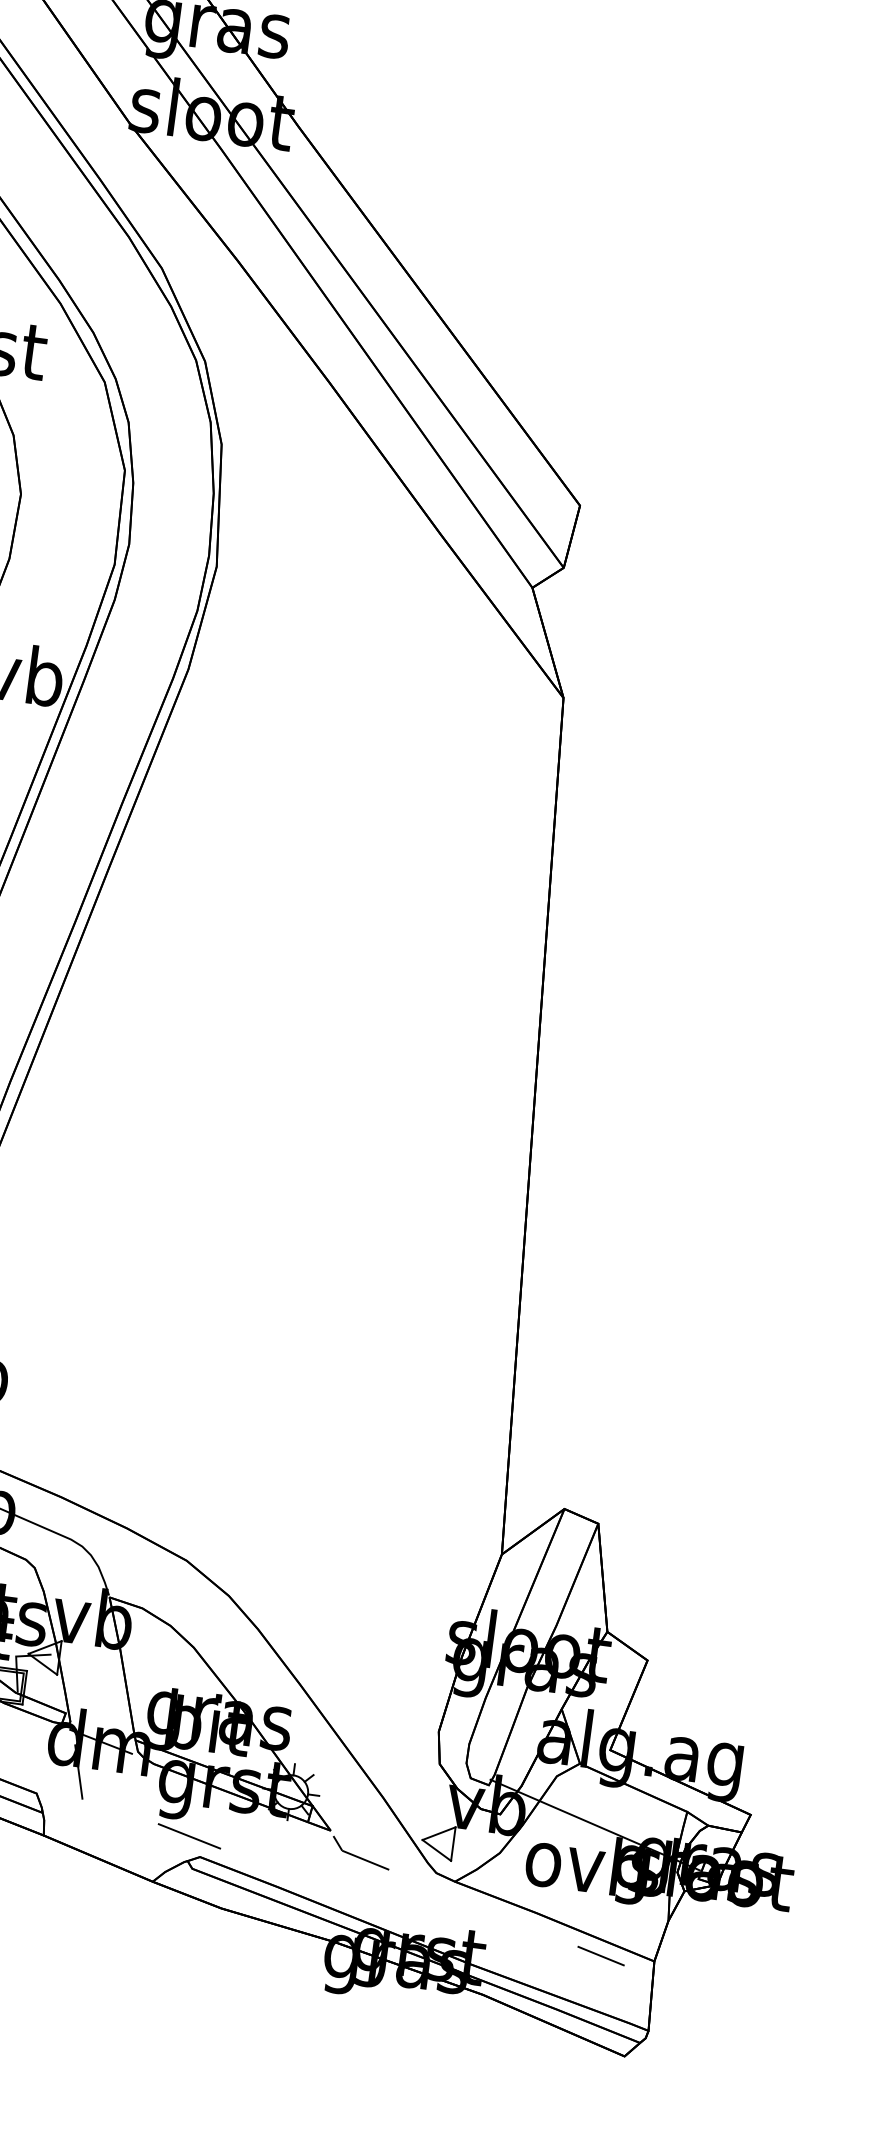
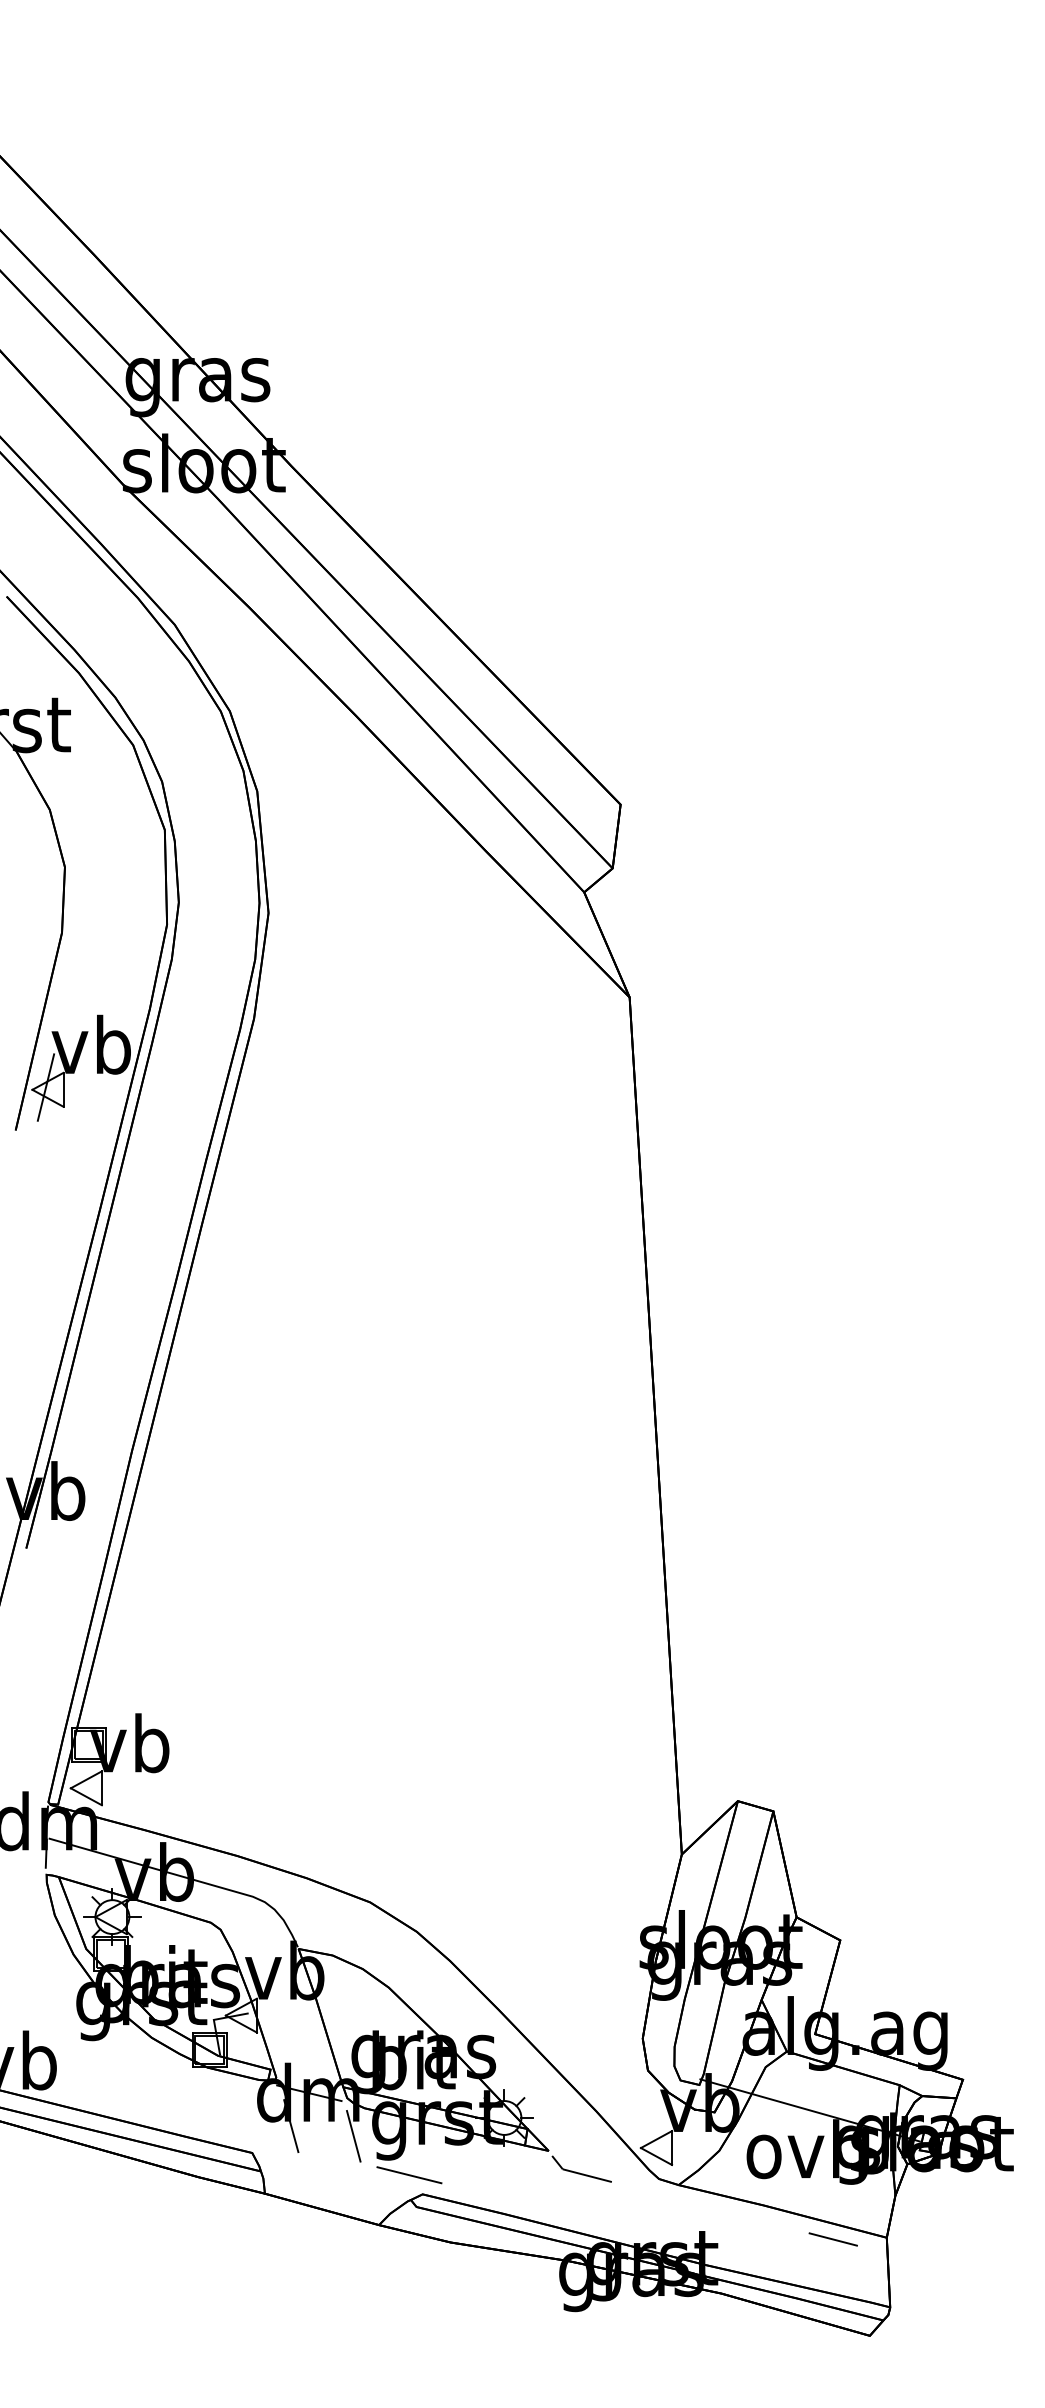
line: (139, 1790) -> (353, 2136), added

